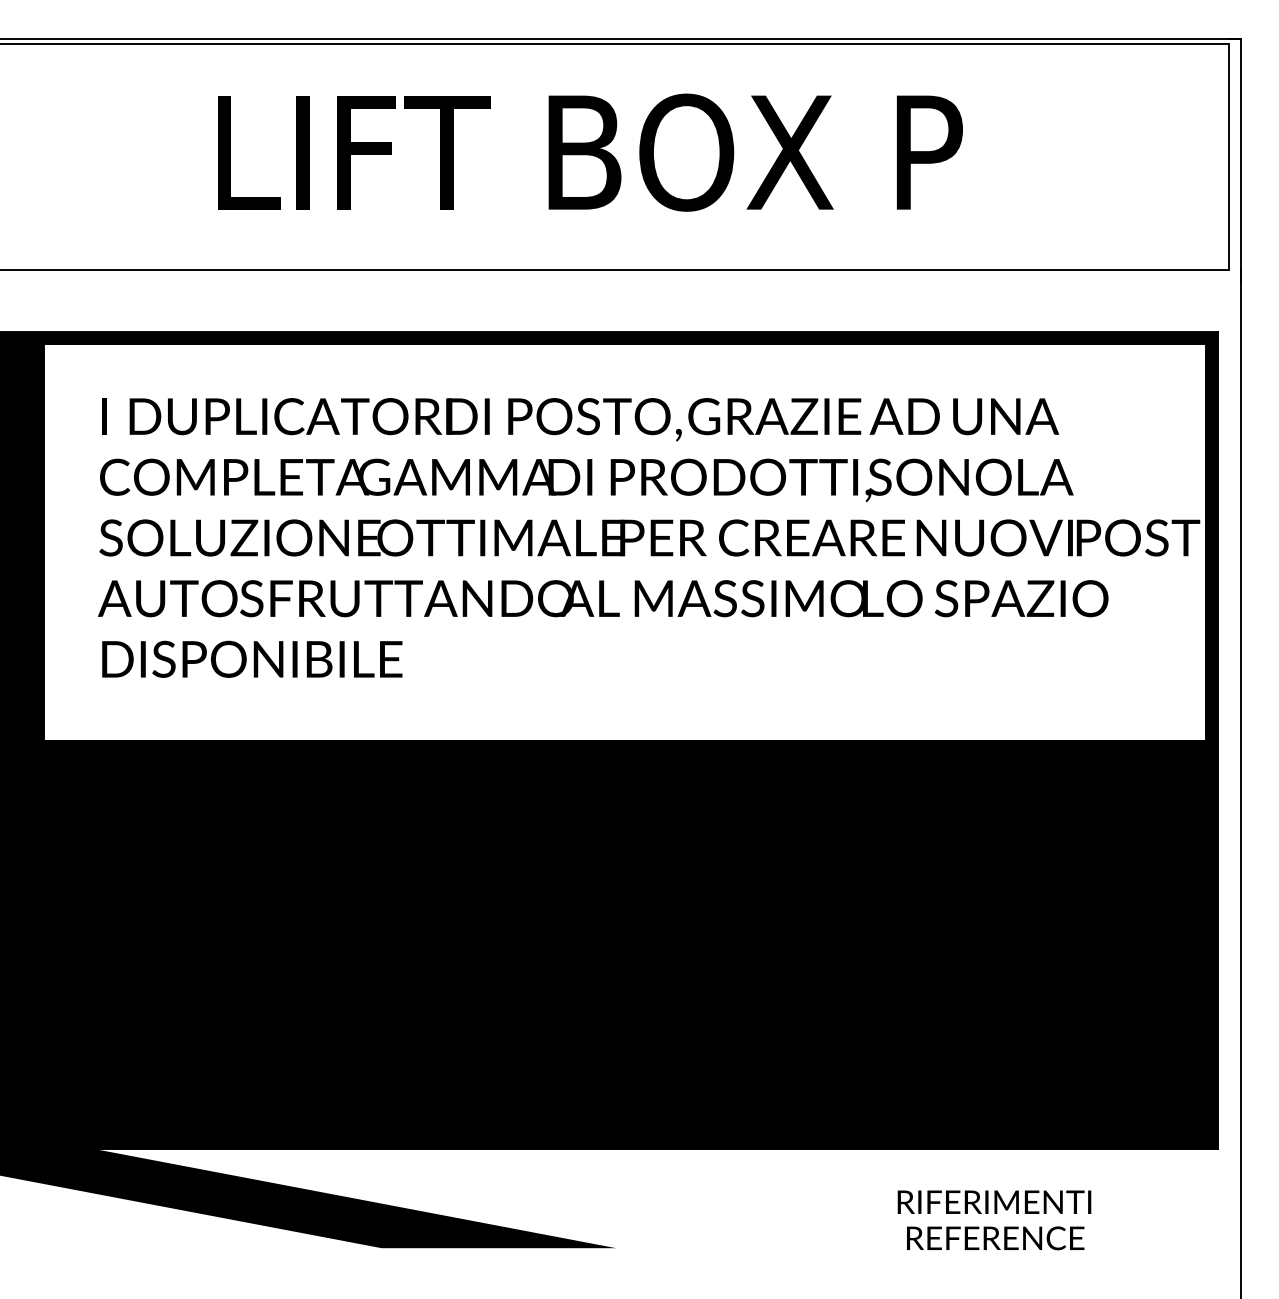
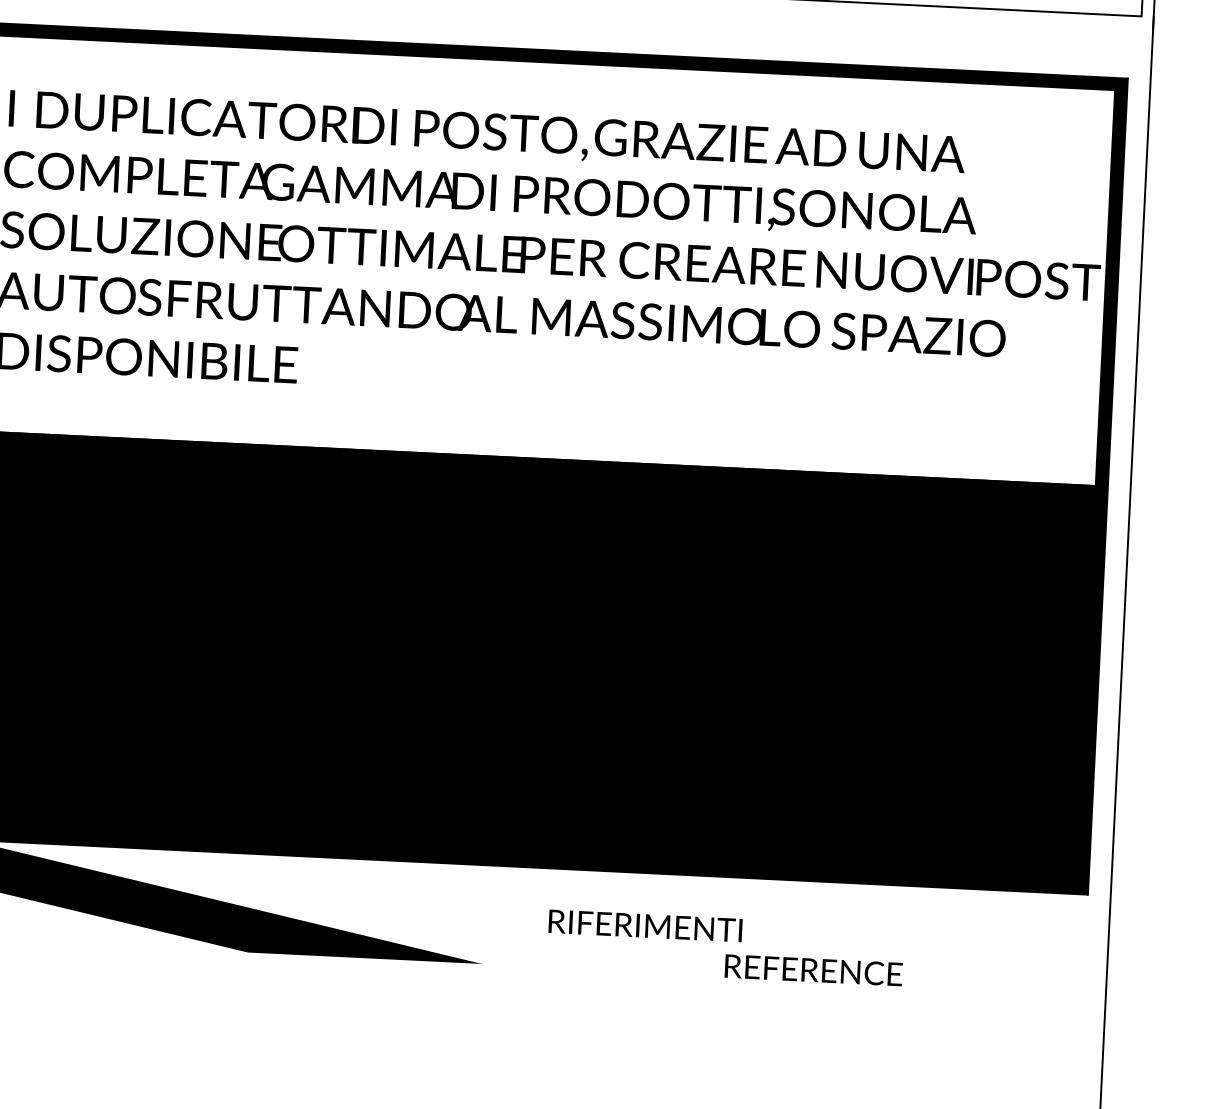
text: (994, 1201) -> (645, 925), moved
text: (995, 1238) -> (813, 970), moved

